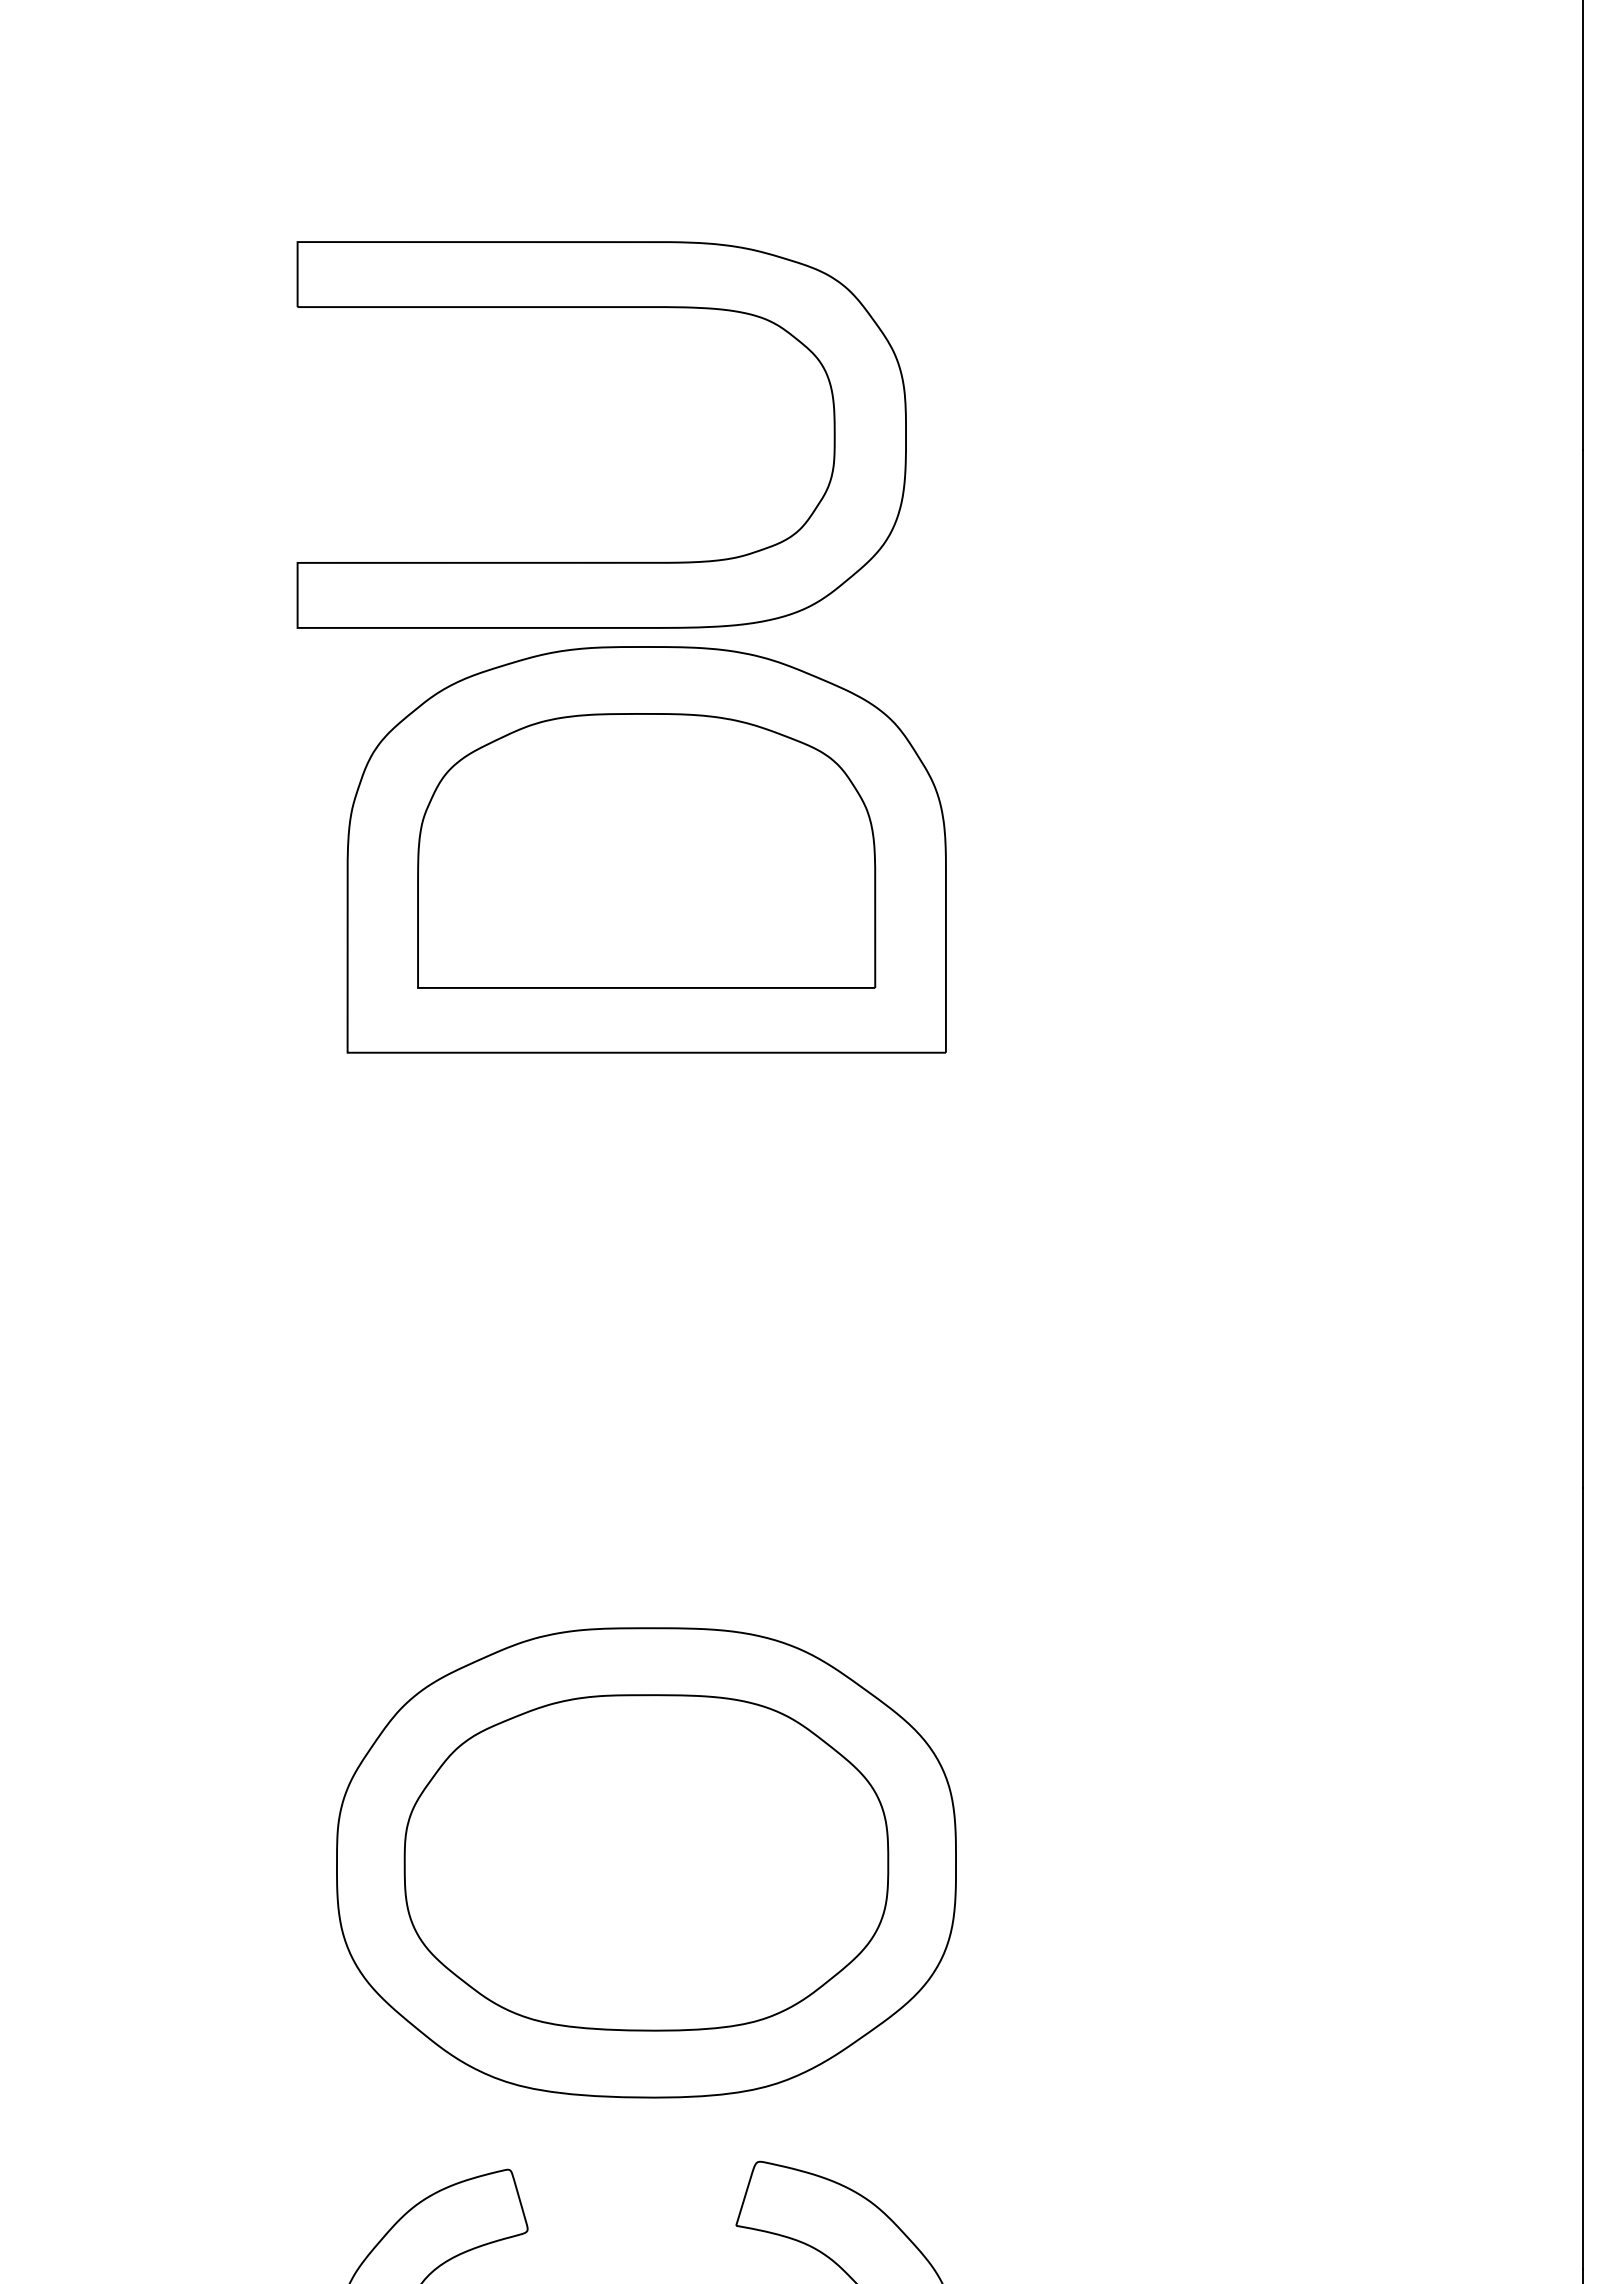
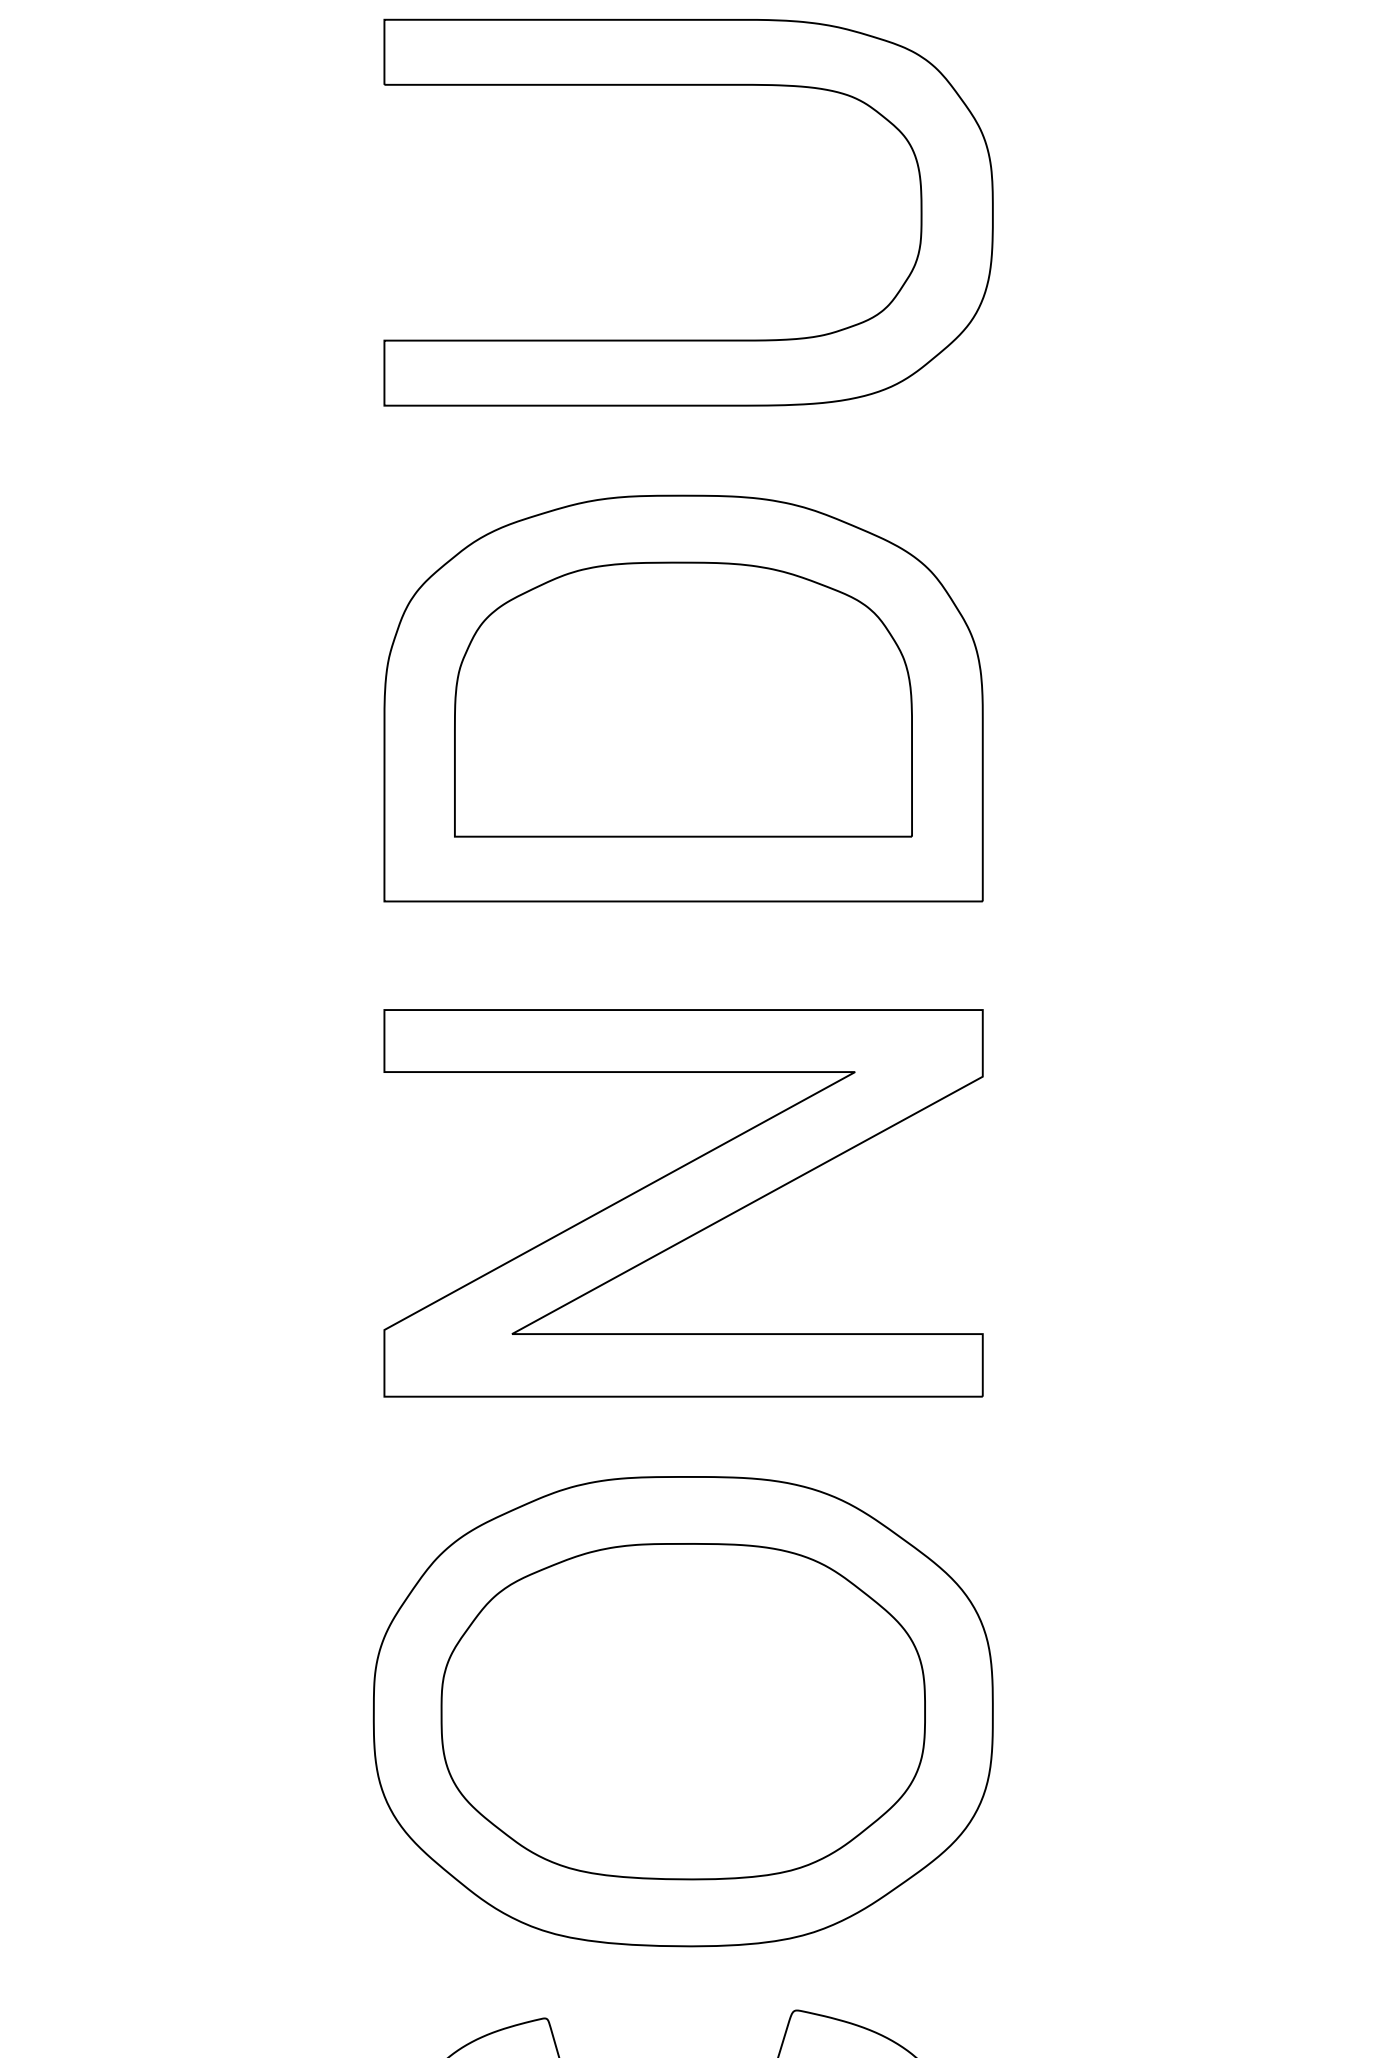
part: (601, 307) -> (688, 85), moved
part: (646, 1354) -> (683, 1203), added

